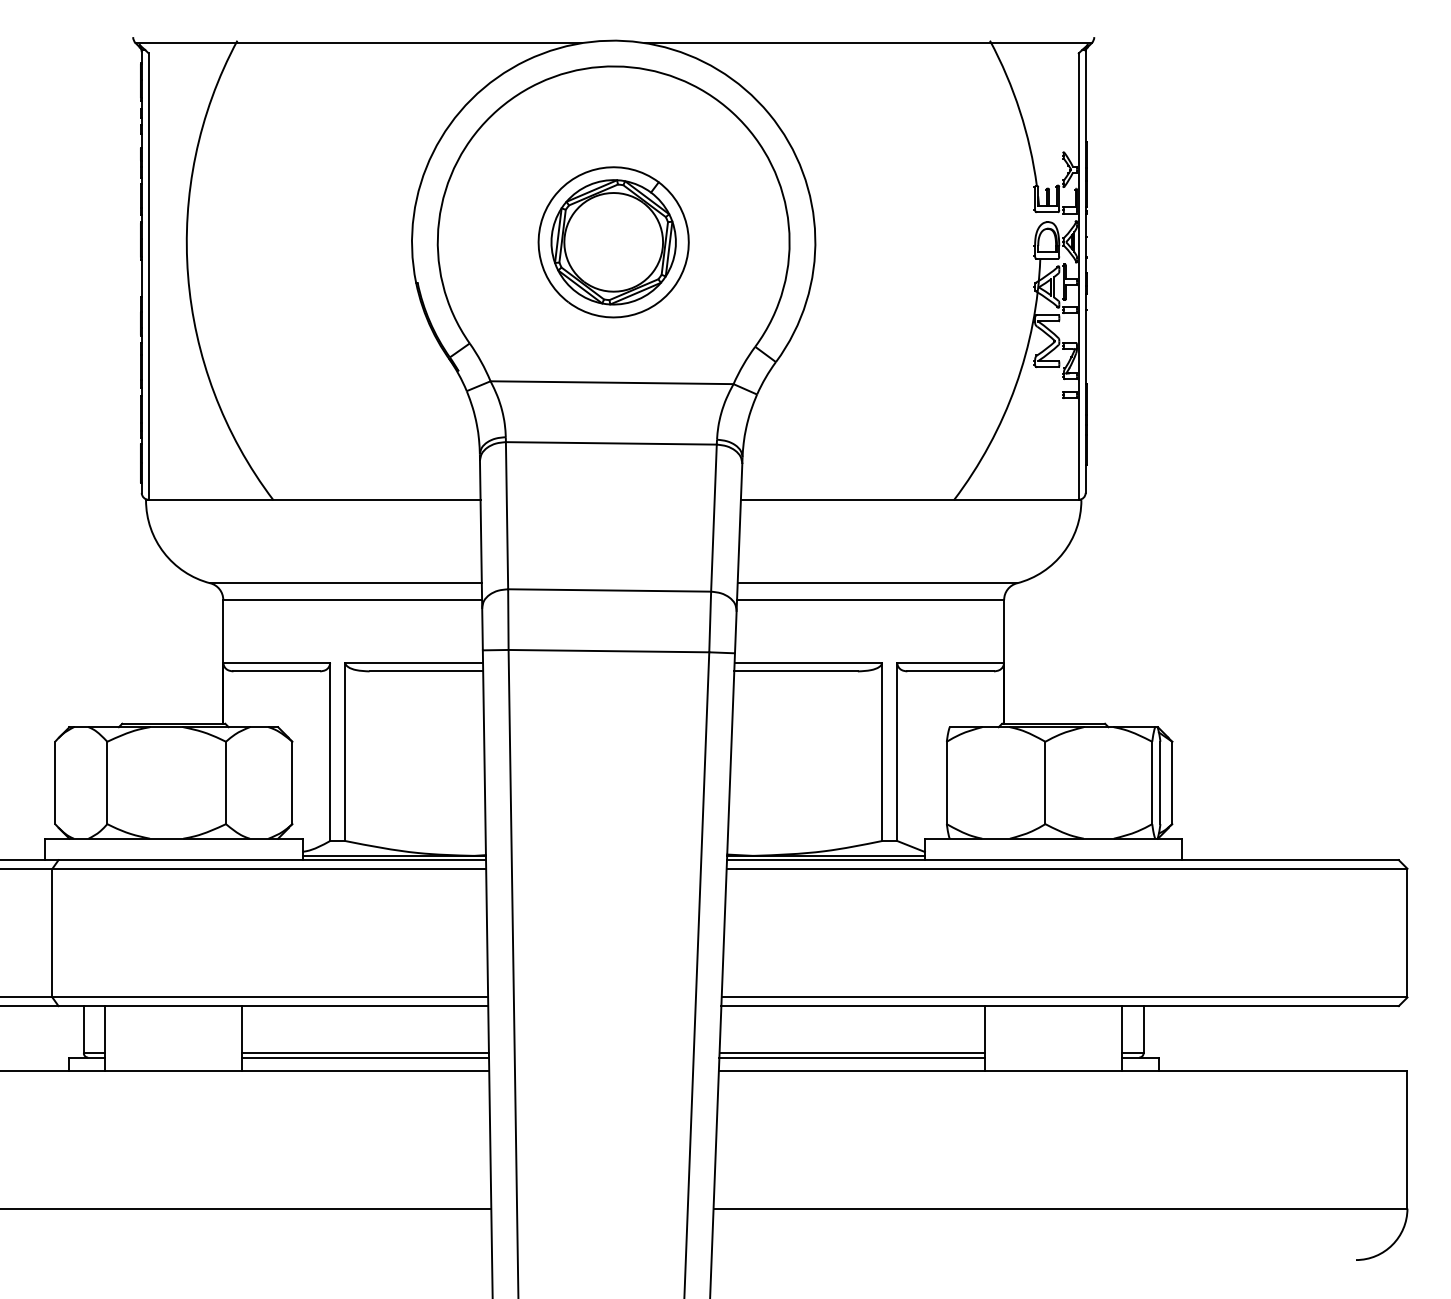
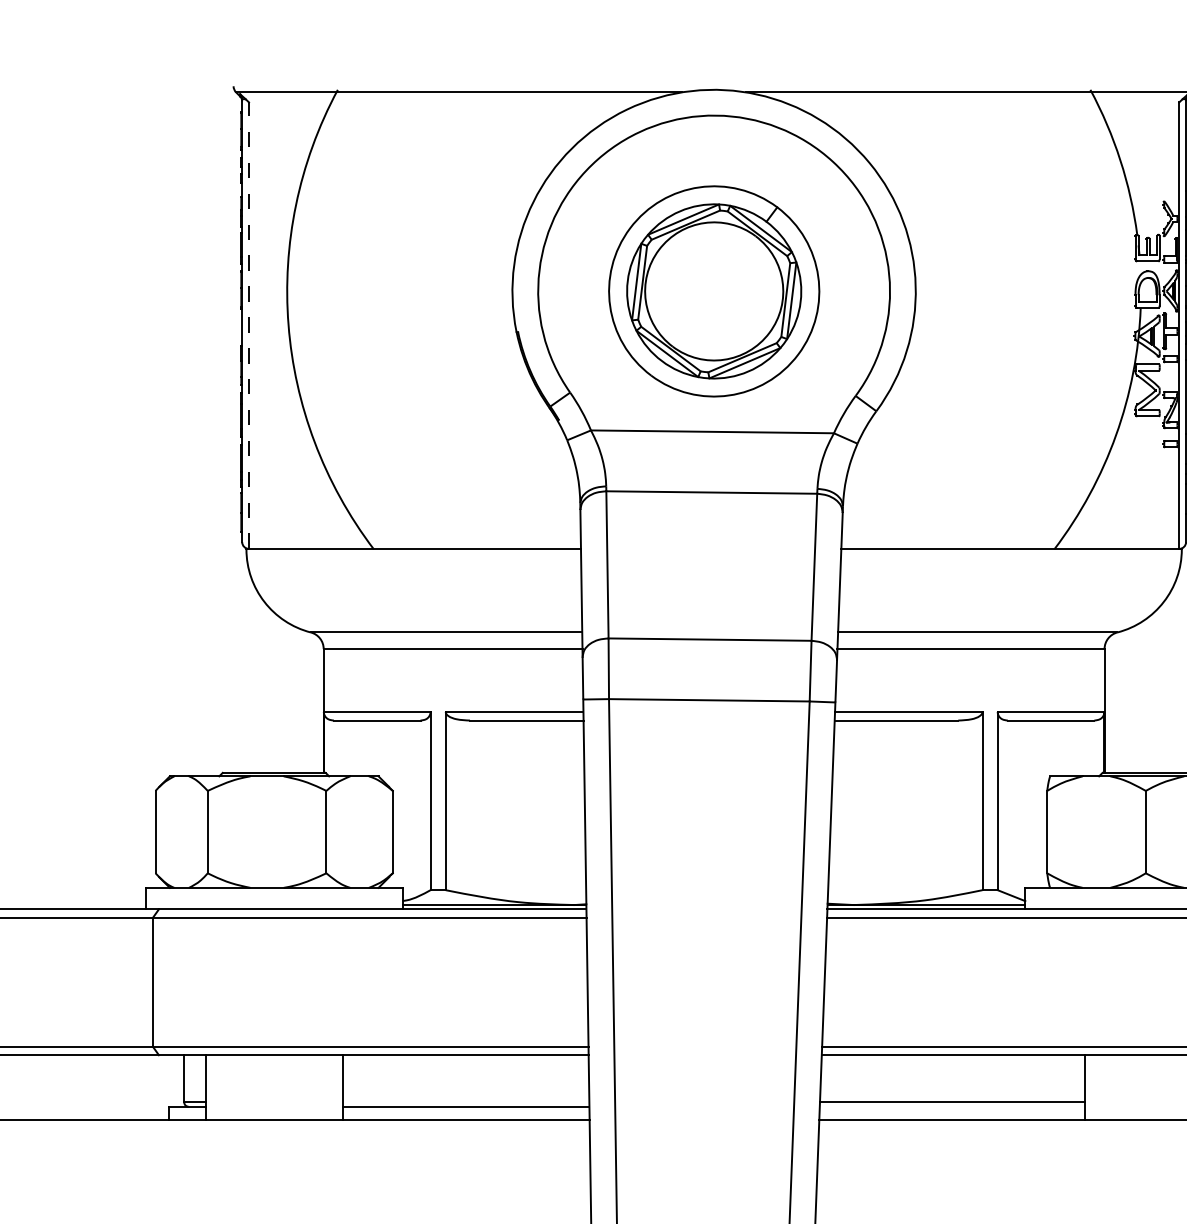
part: (613, 242) -> (713, 291), size x1.4
line: (148, 276) -> (248, 325), solid -> dashed
line: (365, 1053) -> (465, 1102), removed
line: (851, 1057) -> (951, 1106), removed

